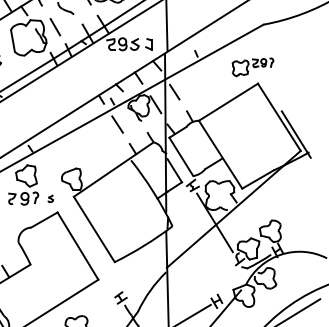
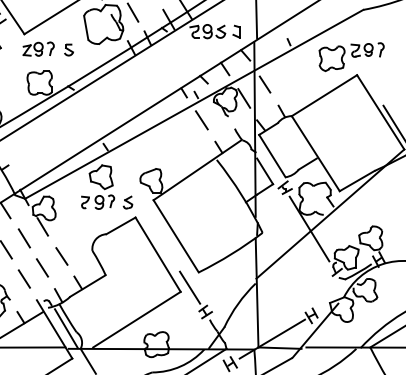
part: (252, 66) -> (351, 56), size x1.43
part: (50, 198) -> (127, 202), size x1.67
line: (107, 275) -> (190, 287), added

